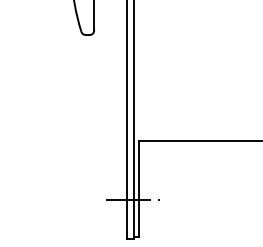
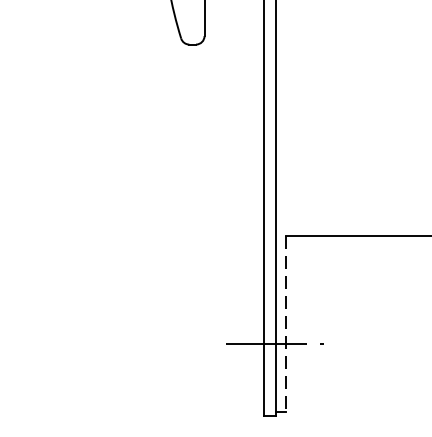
line: (139, 189) -> (286, 325), solid -> dashed

